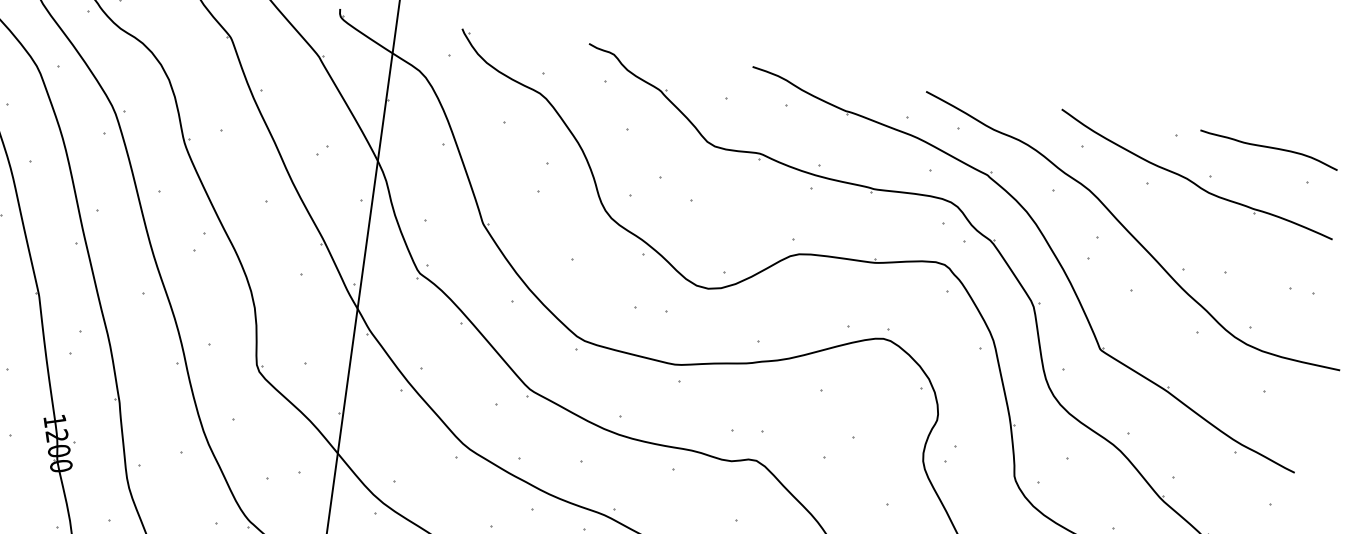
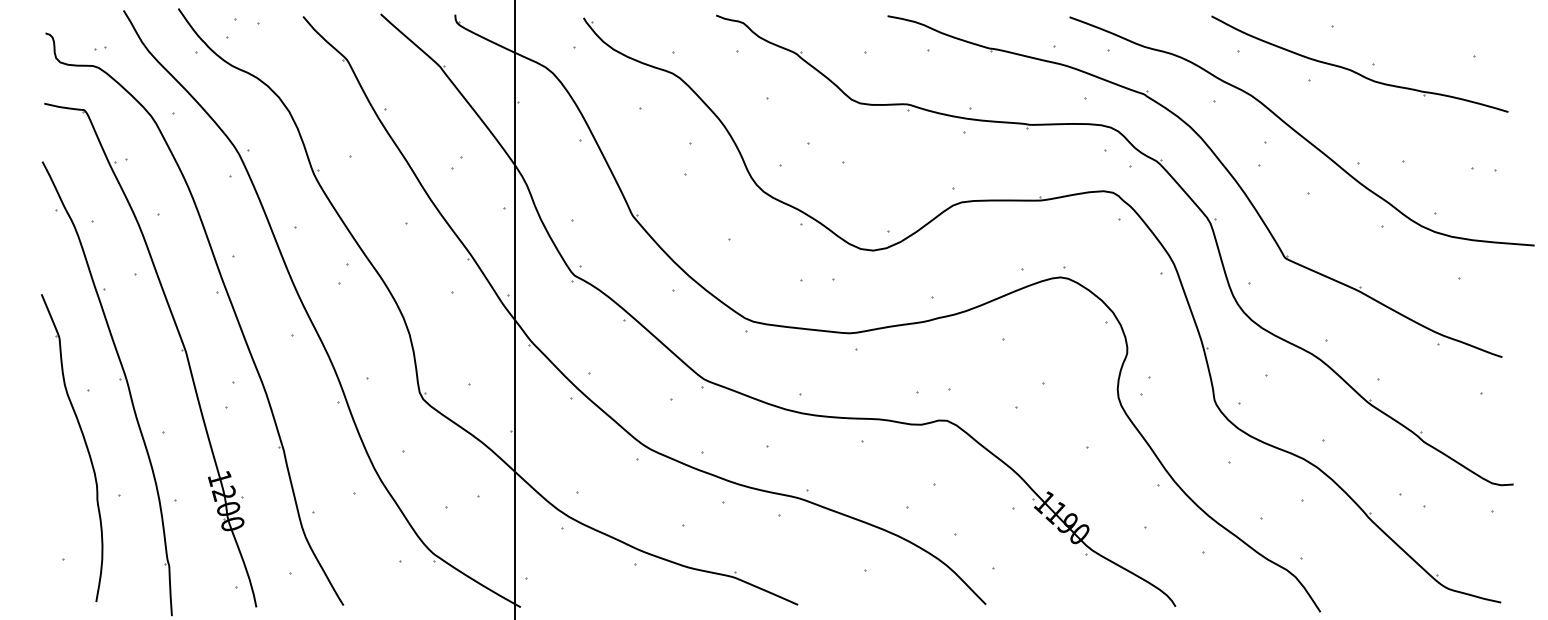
curve: (1270, 148) -> (1431, 27), removed

